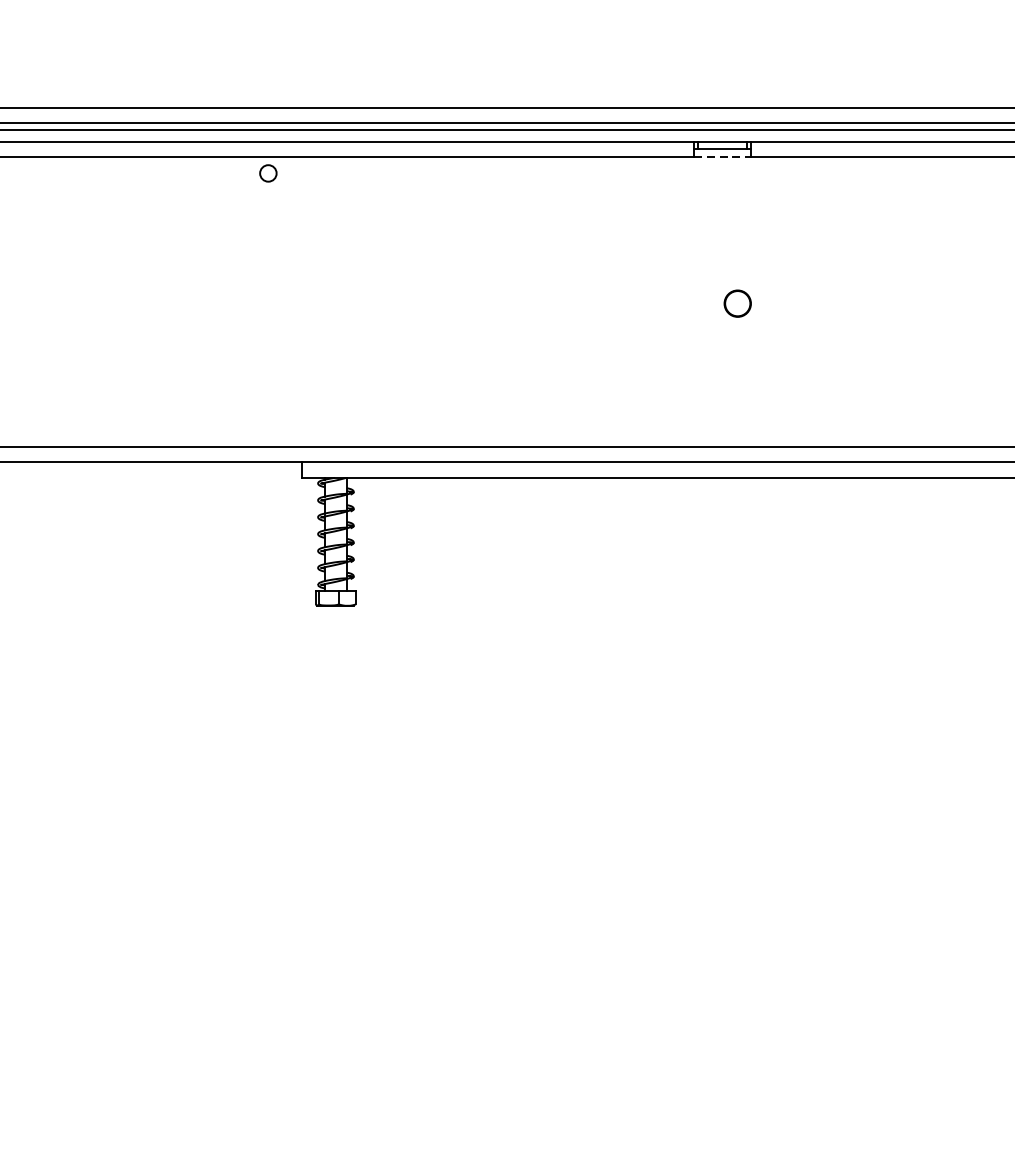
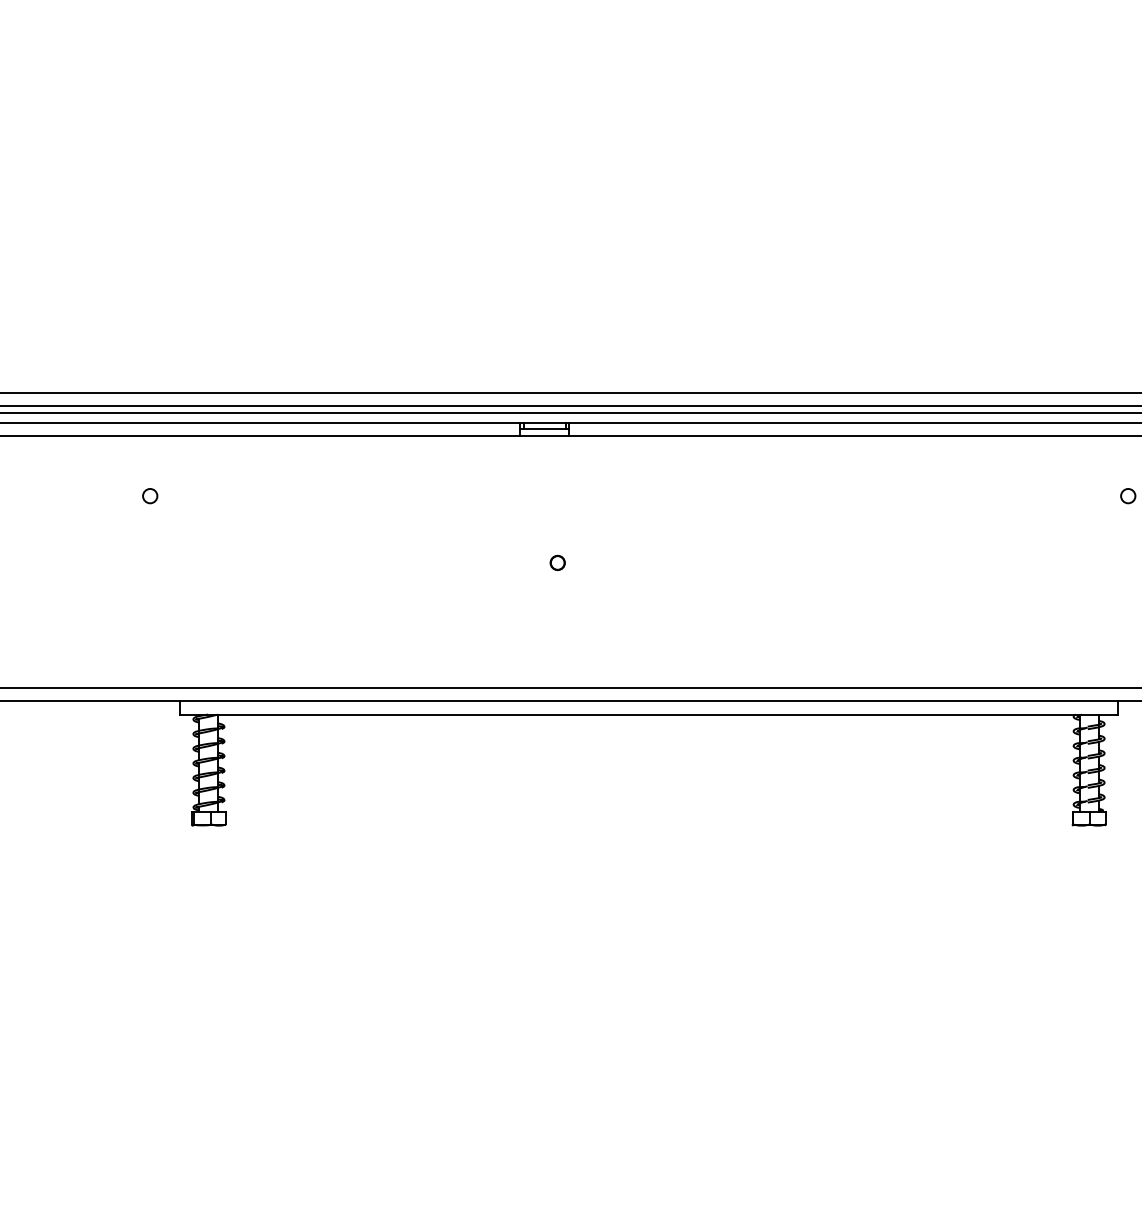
line: (723, 156) -> (545, 435), dashed -> solid
circle: (268, 173) -> (150, 496), moved
circle: (737, 302) -> (557, 562), size x0.62

